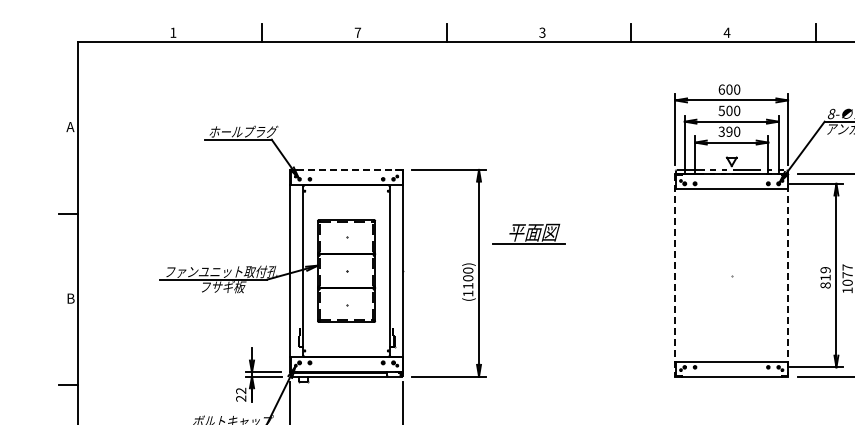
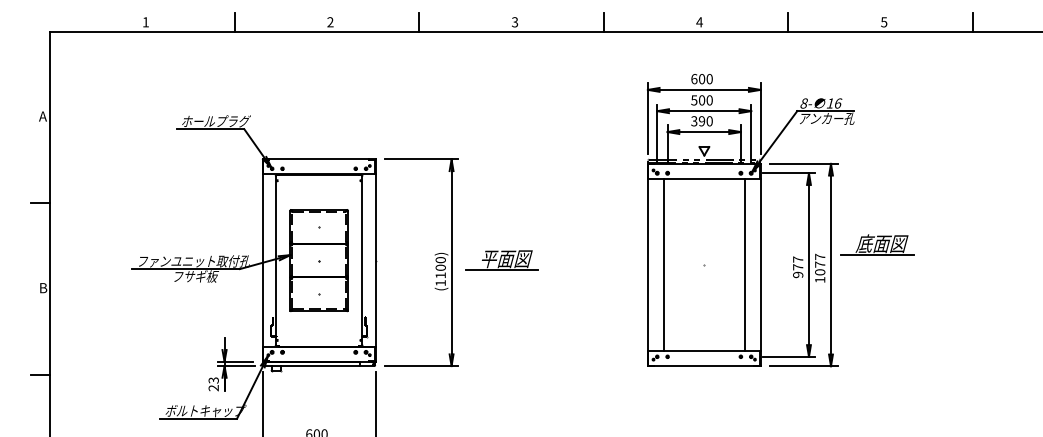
text: (357, 33) -> (330, 22), 7 -> 2
line: (345, 170) -> (318, 159), dashed -> solid
part: (528, 234) -> (501, 260), moved
line: (690, 275) -> (663, 264), added
line: (771, 275) -> (744, 264), added
line: (674, 276) -> (647, 265), dashed -> solid
line: (787, 276) -> (760, 265), dashed -> solid
text: (825, 278) -> (798, 267), 819 -> 977
text: (240, 391) -> (213, 380), 22 -> 23

